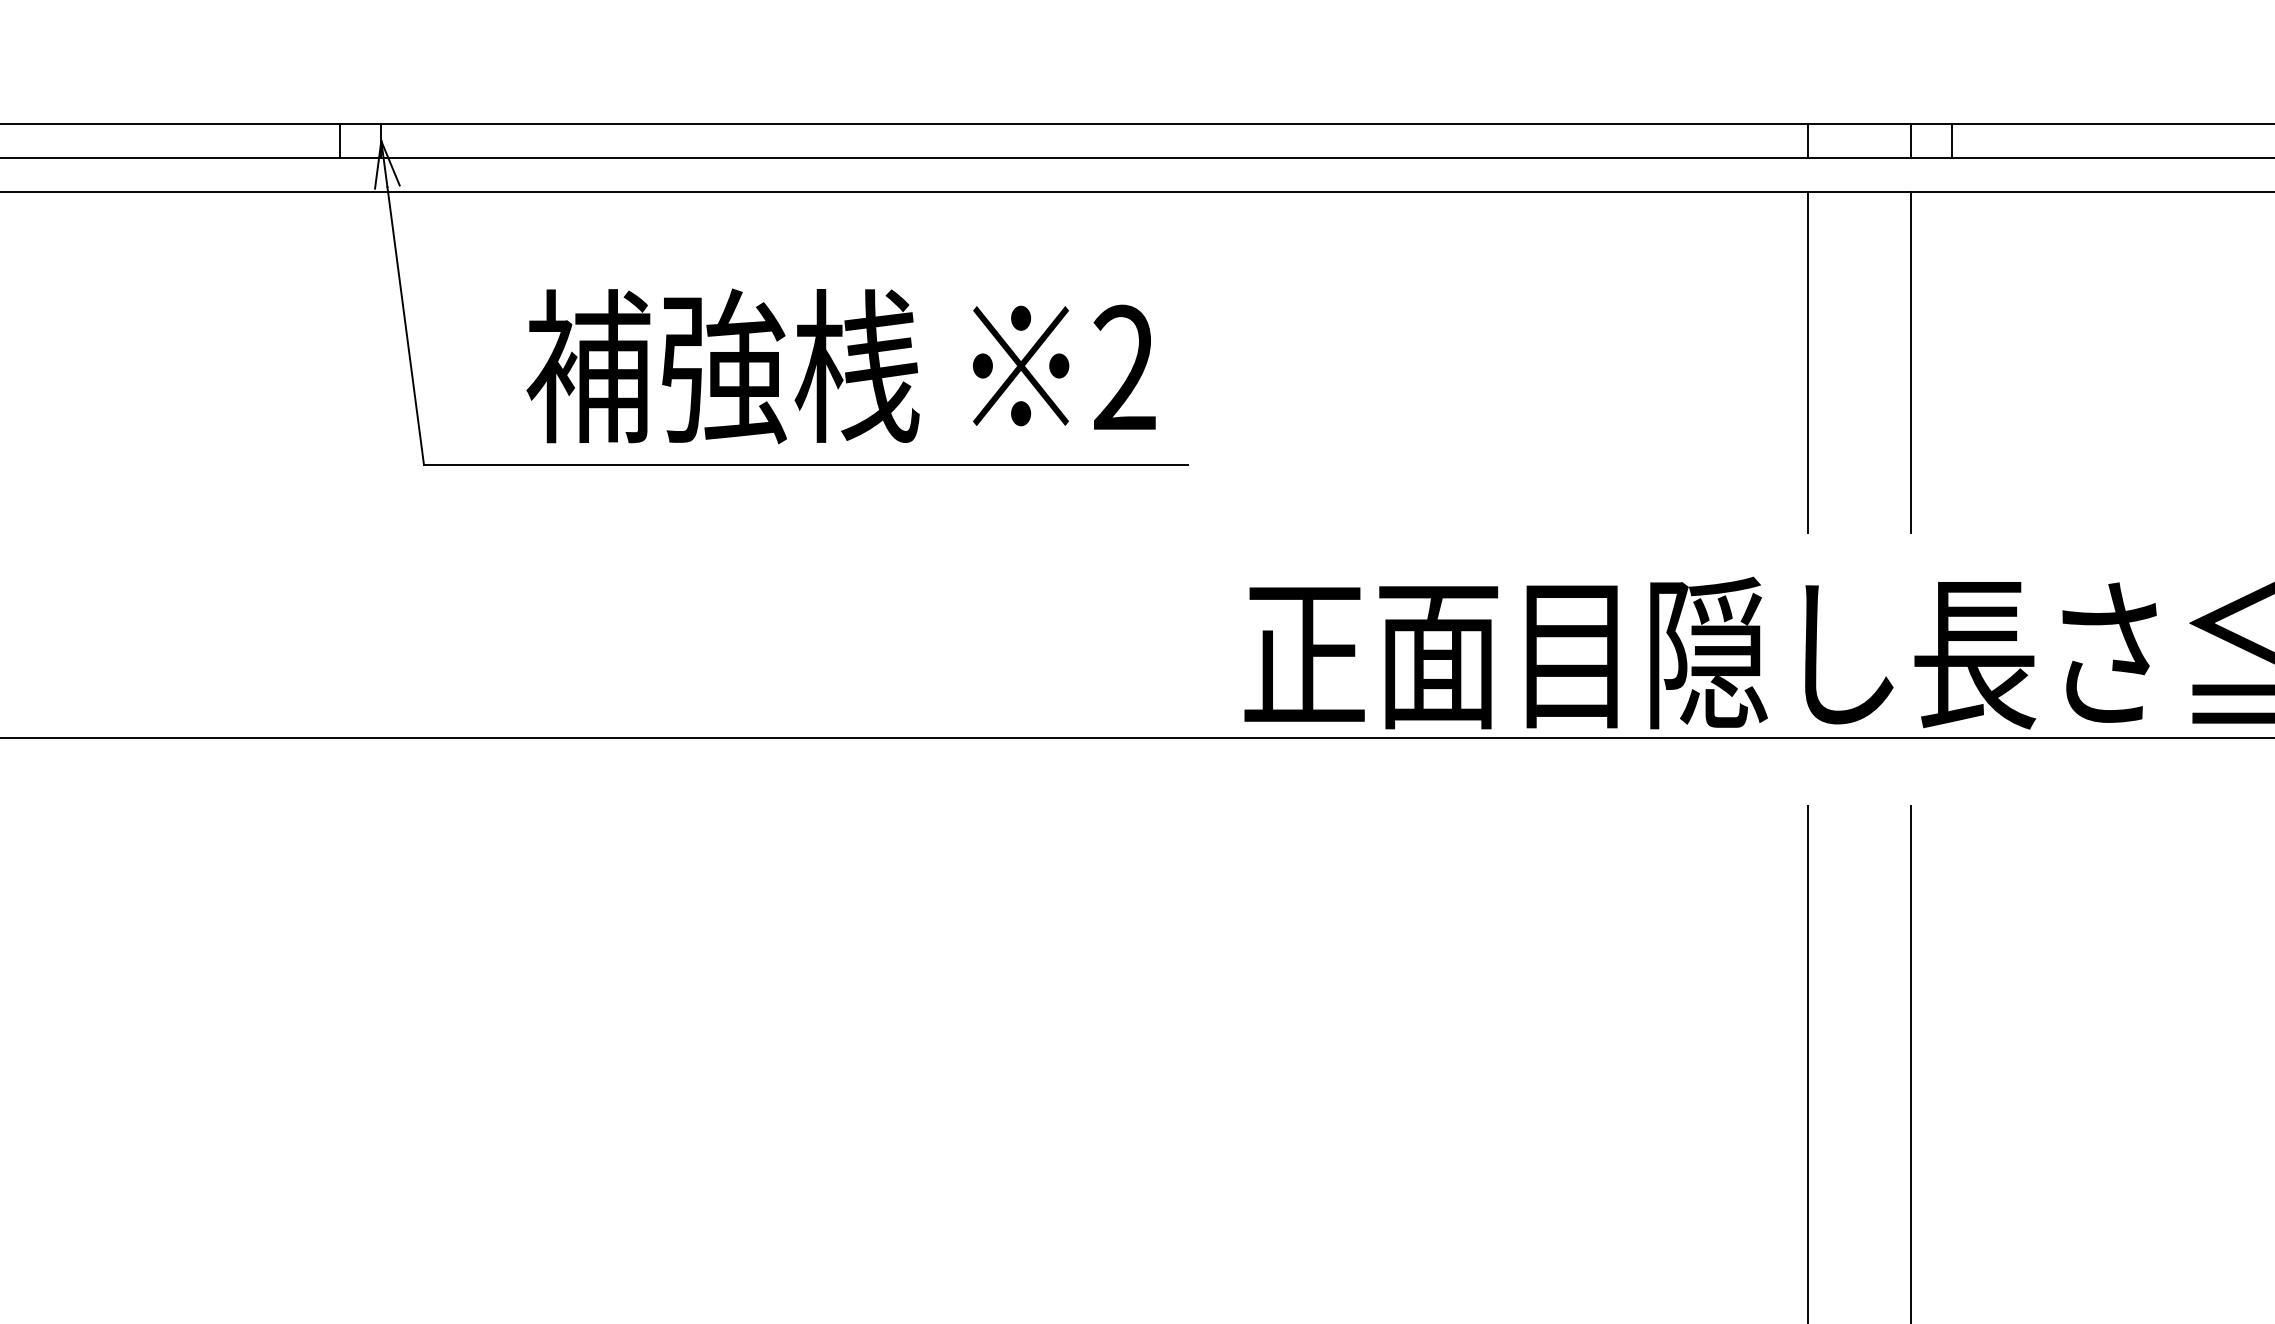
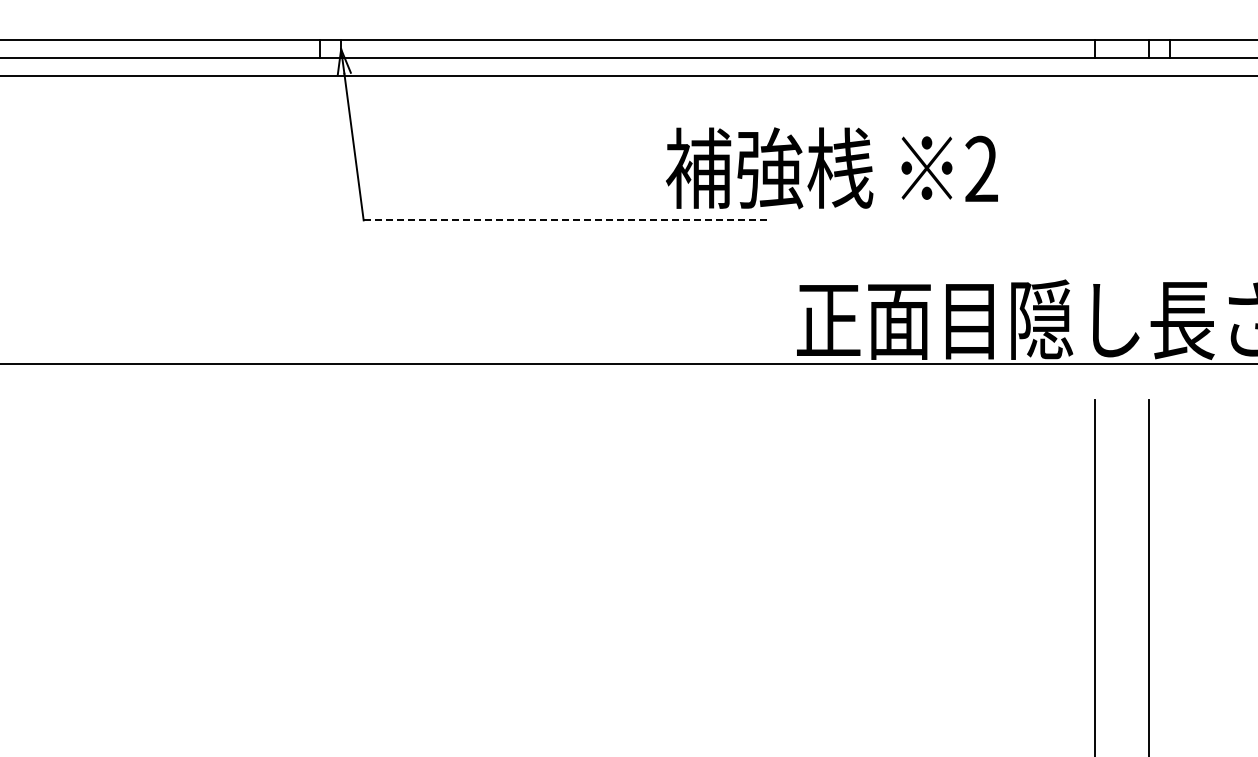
line: (1808, 362) -> (1094, 166), removed
line: (1910, 362) -> (1148, 166), removed
text: (840, 366) -> (831, 168), moved
line: (806, 465) -> (565, 220), solid -> dashed

